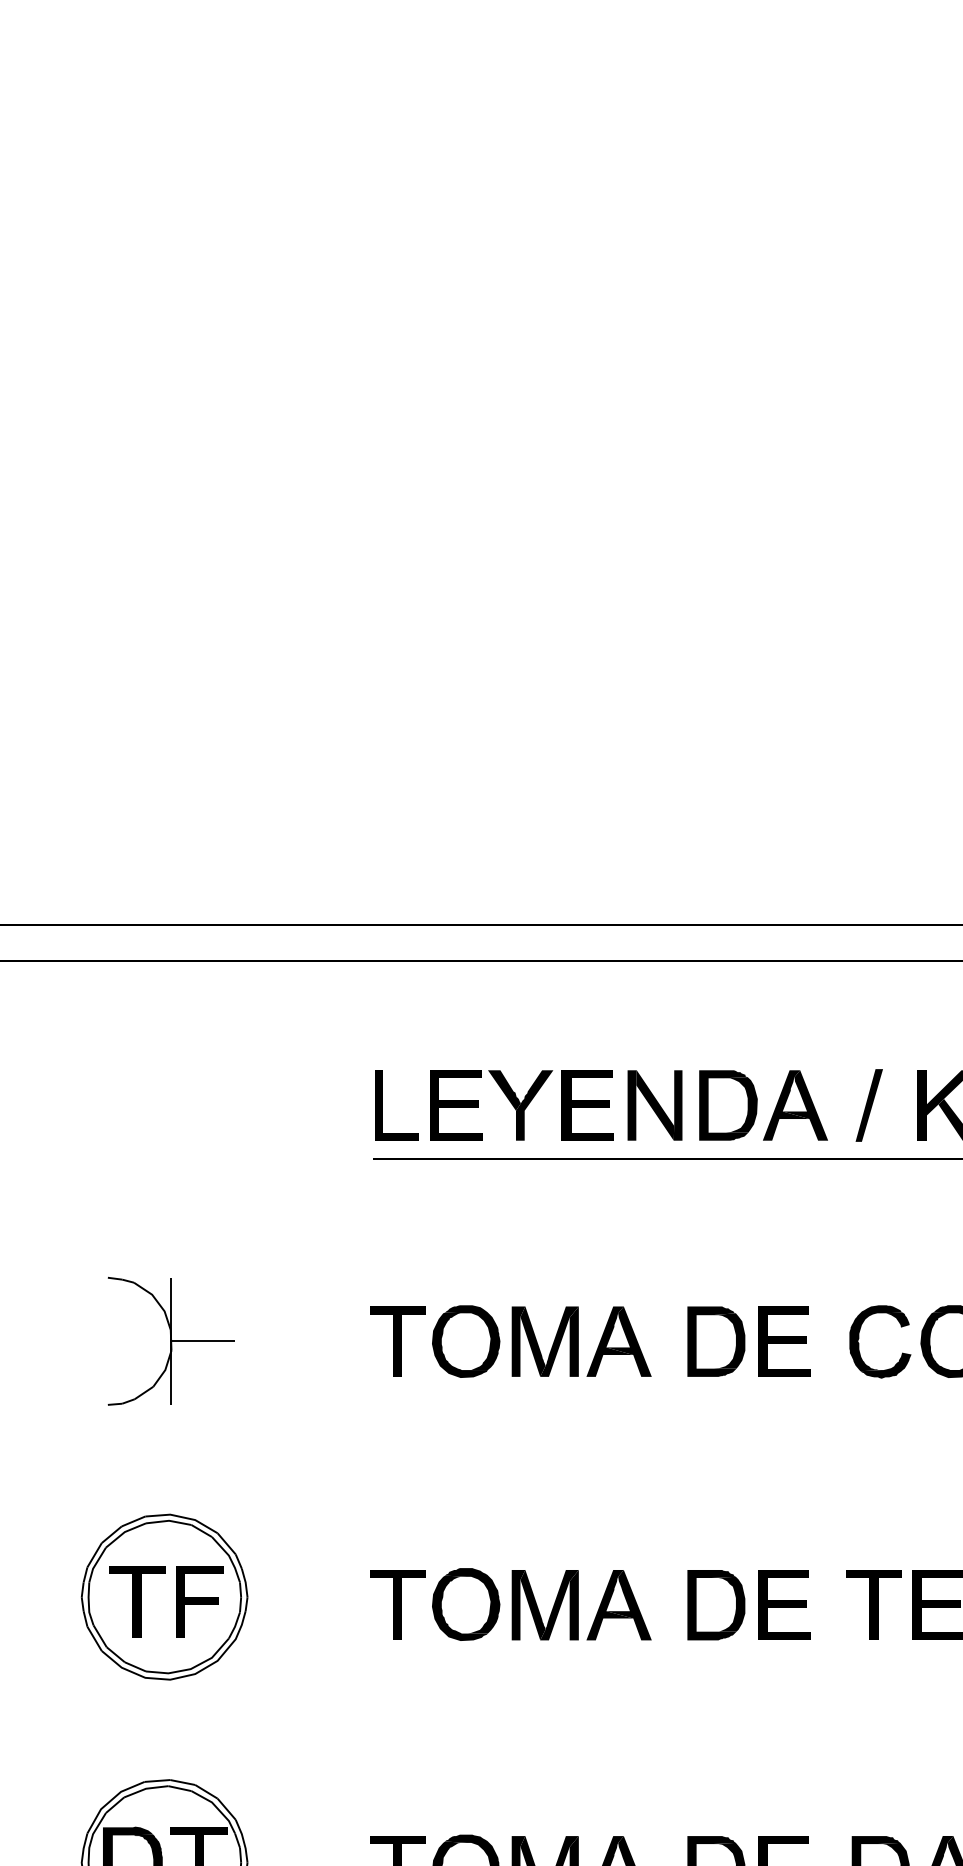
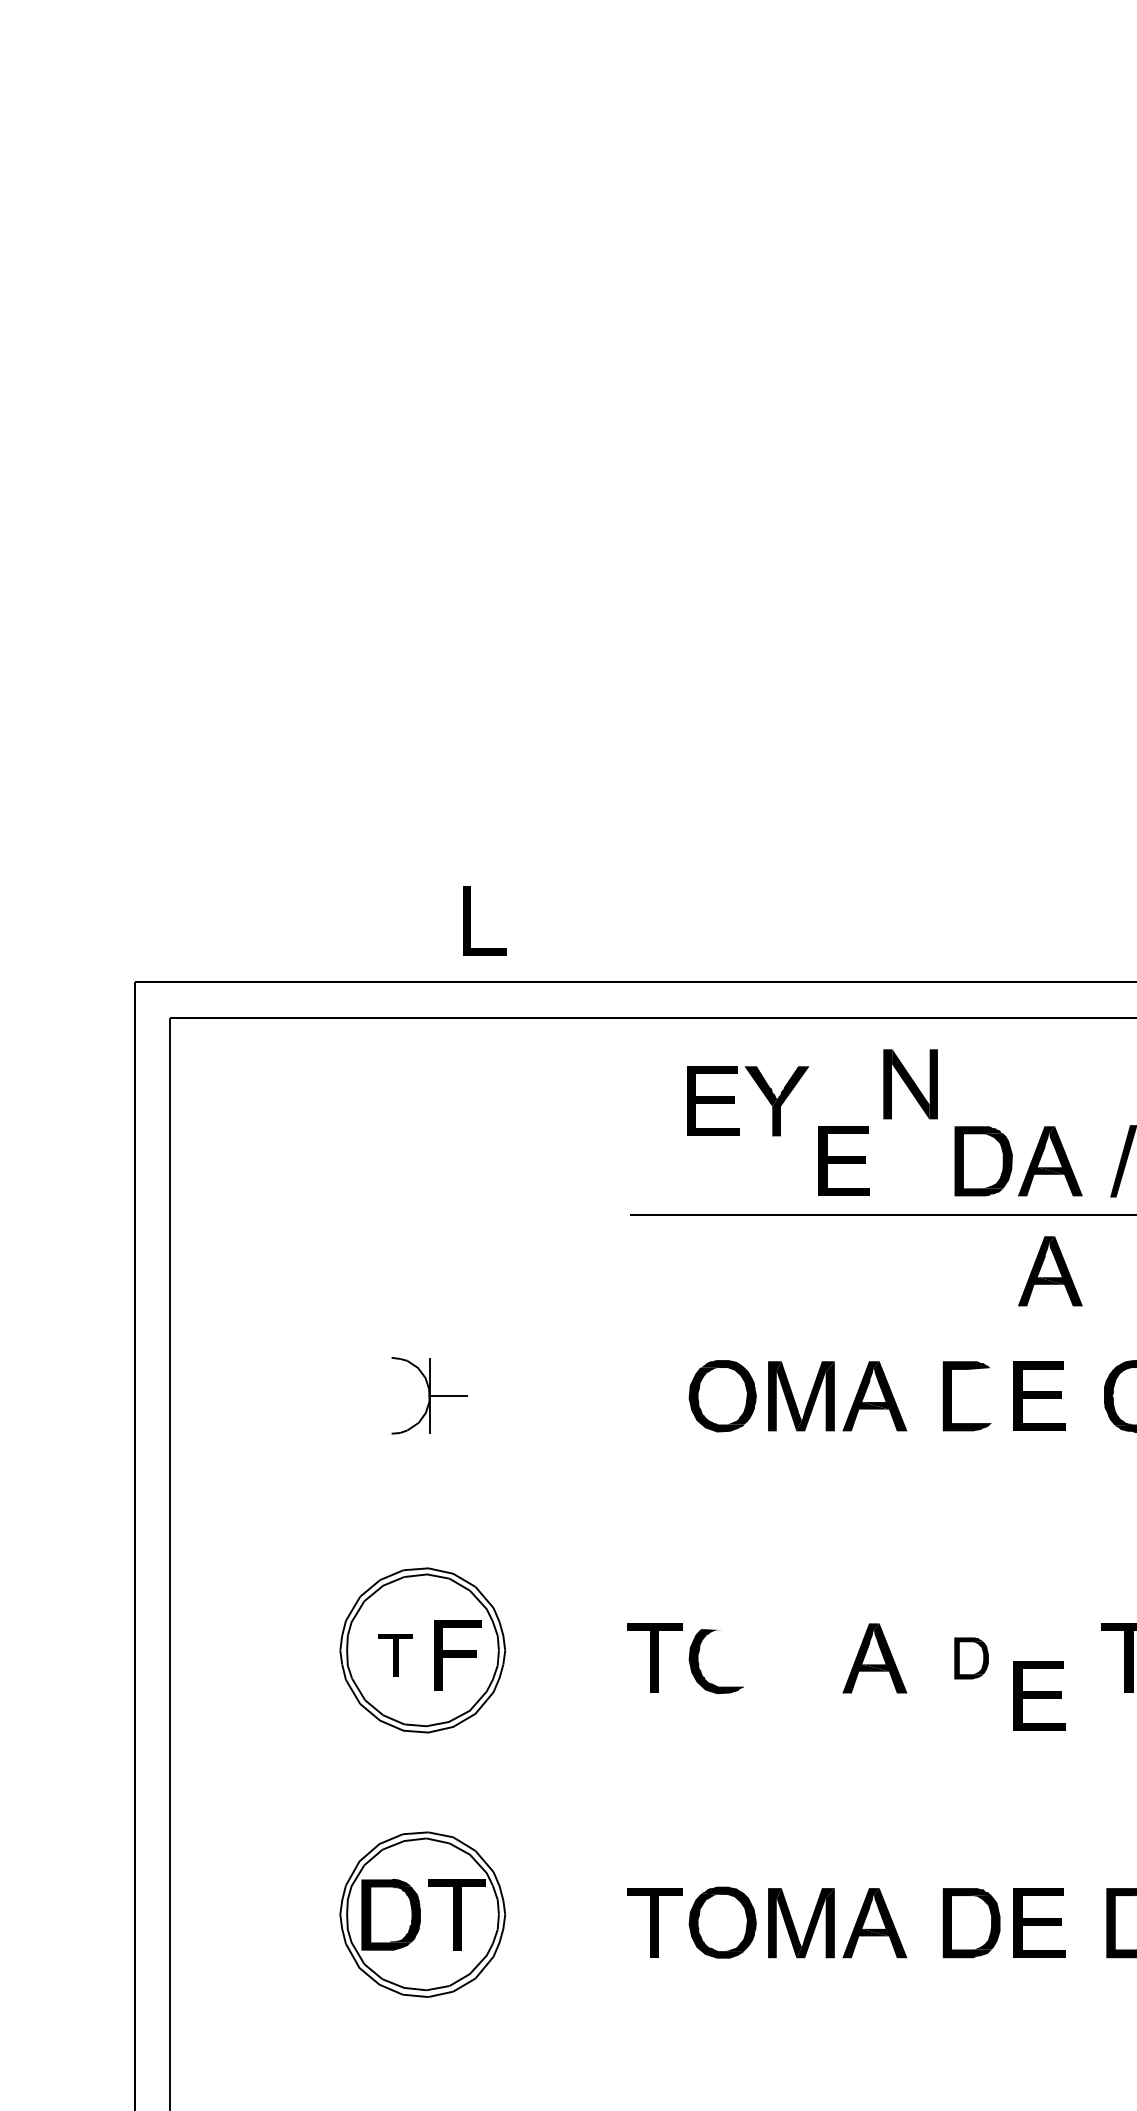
part: (382, 1104) -> (470, 920), moved
part: (477, 1105) -> (734, 1101), moved
part: (654, 1105) -> (910, 1084), moved
part: (795, 1216) -> (1050, 1271), added
part: (171, 1340) -> (429, 1395), size x0.6
part: (397, 1340) -> (654, 1395), removed
fill: (728, 1340) -> (983, 1395), removed
fill: (471, 1600) -> (728, 1653), removed
part: (137, 1602) -> (395, 1655), size x0.6
part: (784, 1604) -> (1039, 1695), moved
part: (716, 1605) -> (971, 1658), size x0.6
part: (538, 1607) -> (794, 1660), removed

